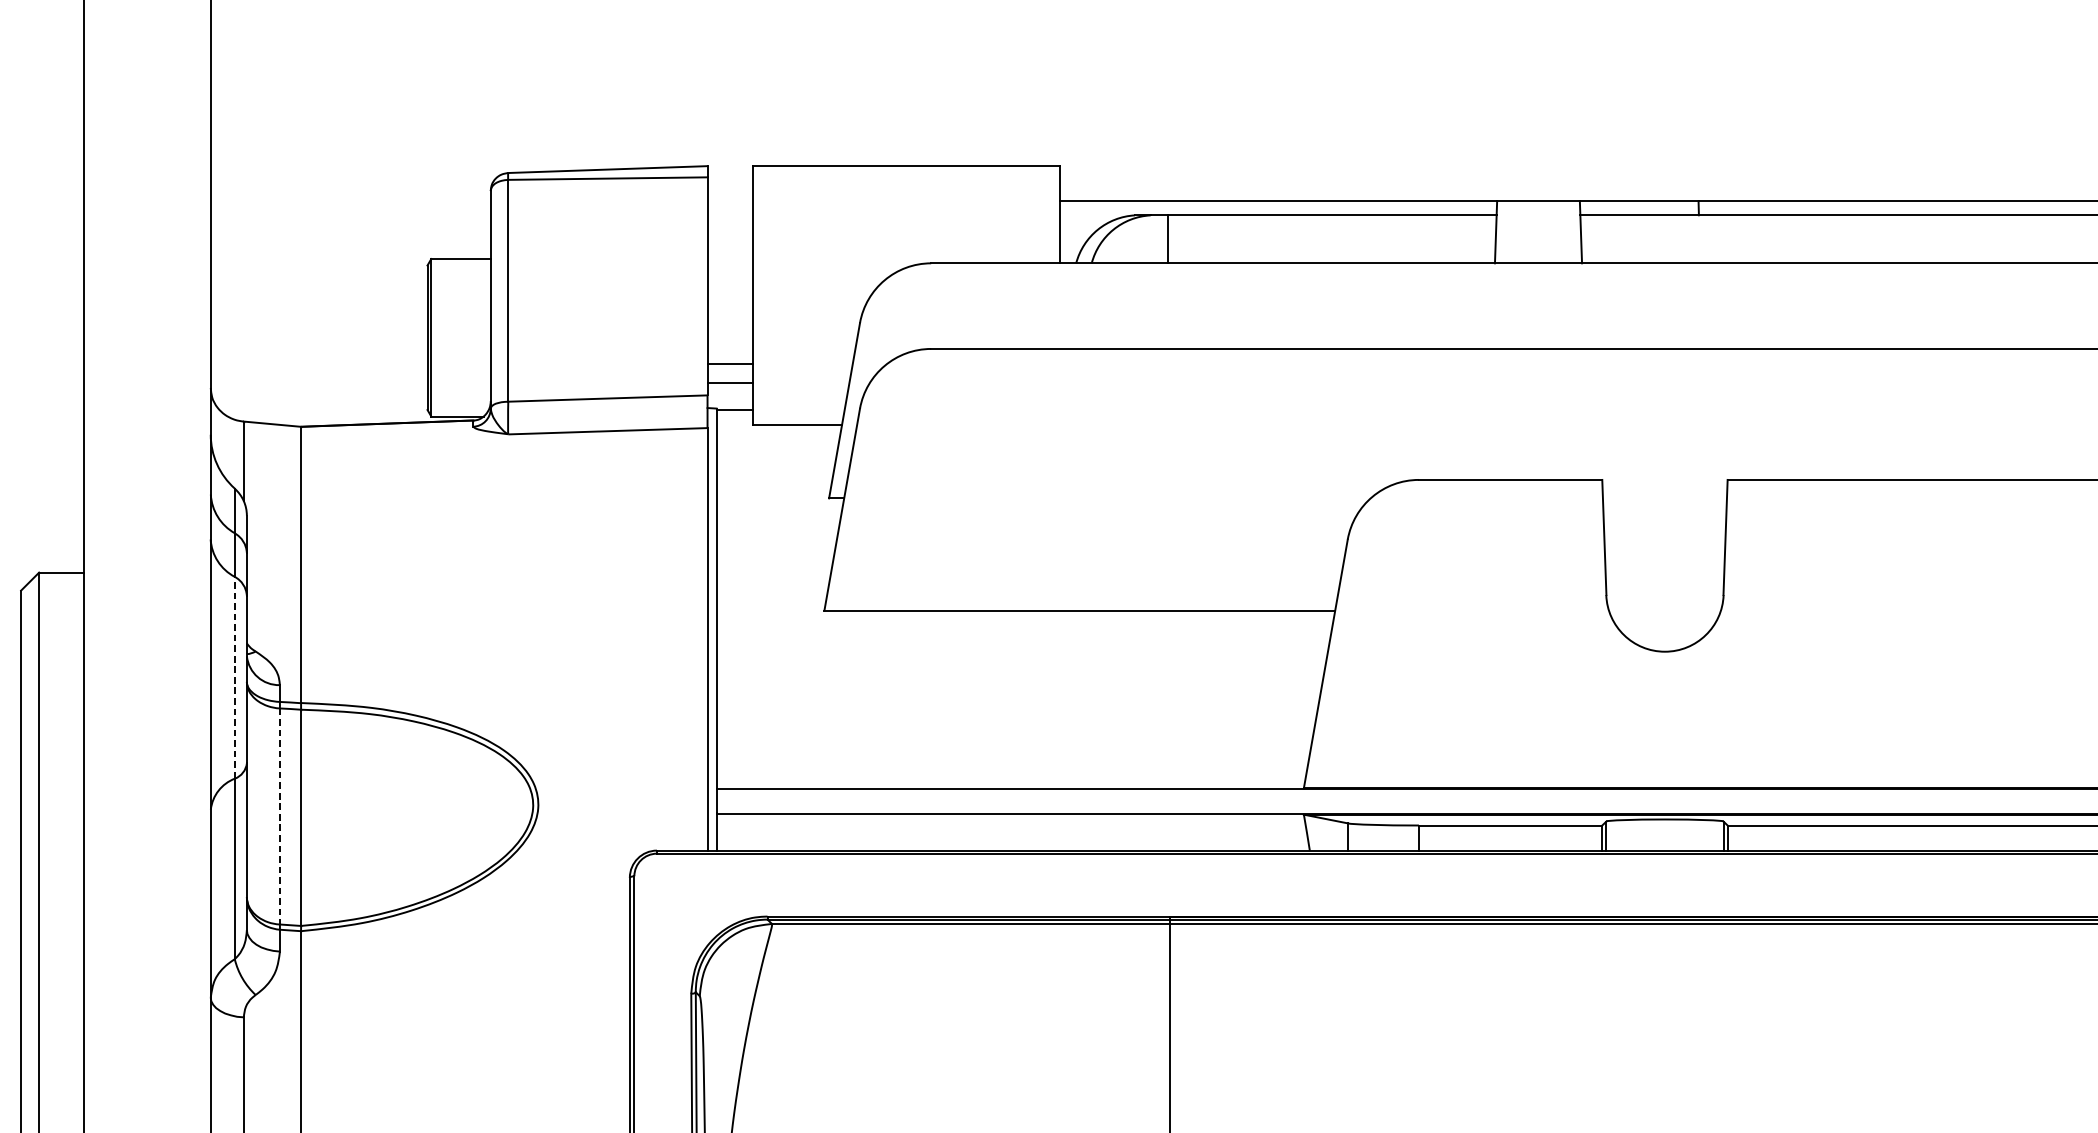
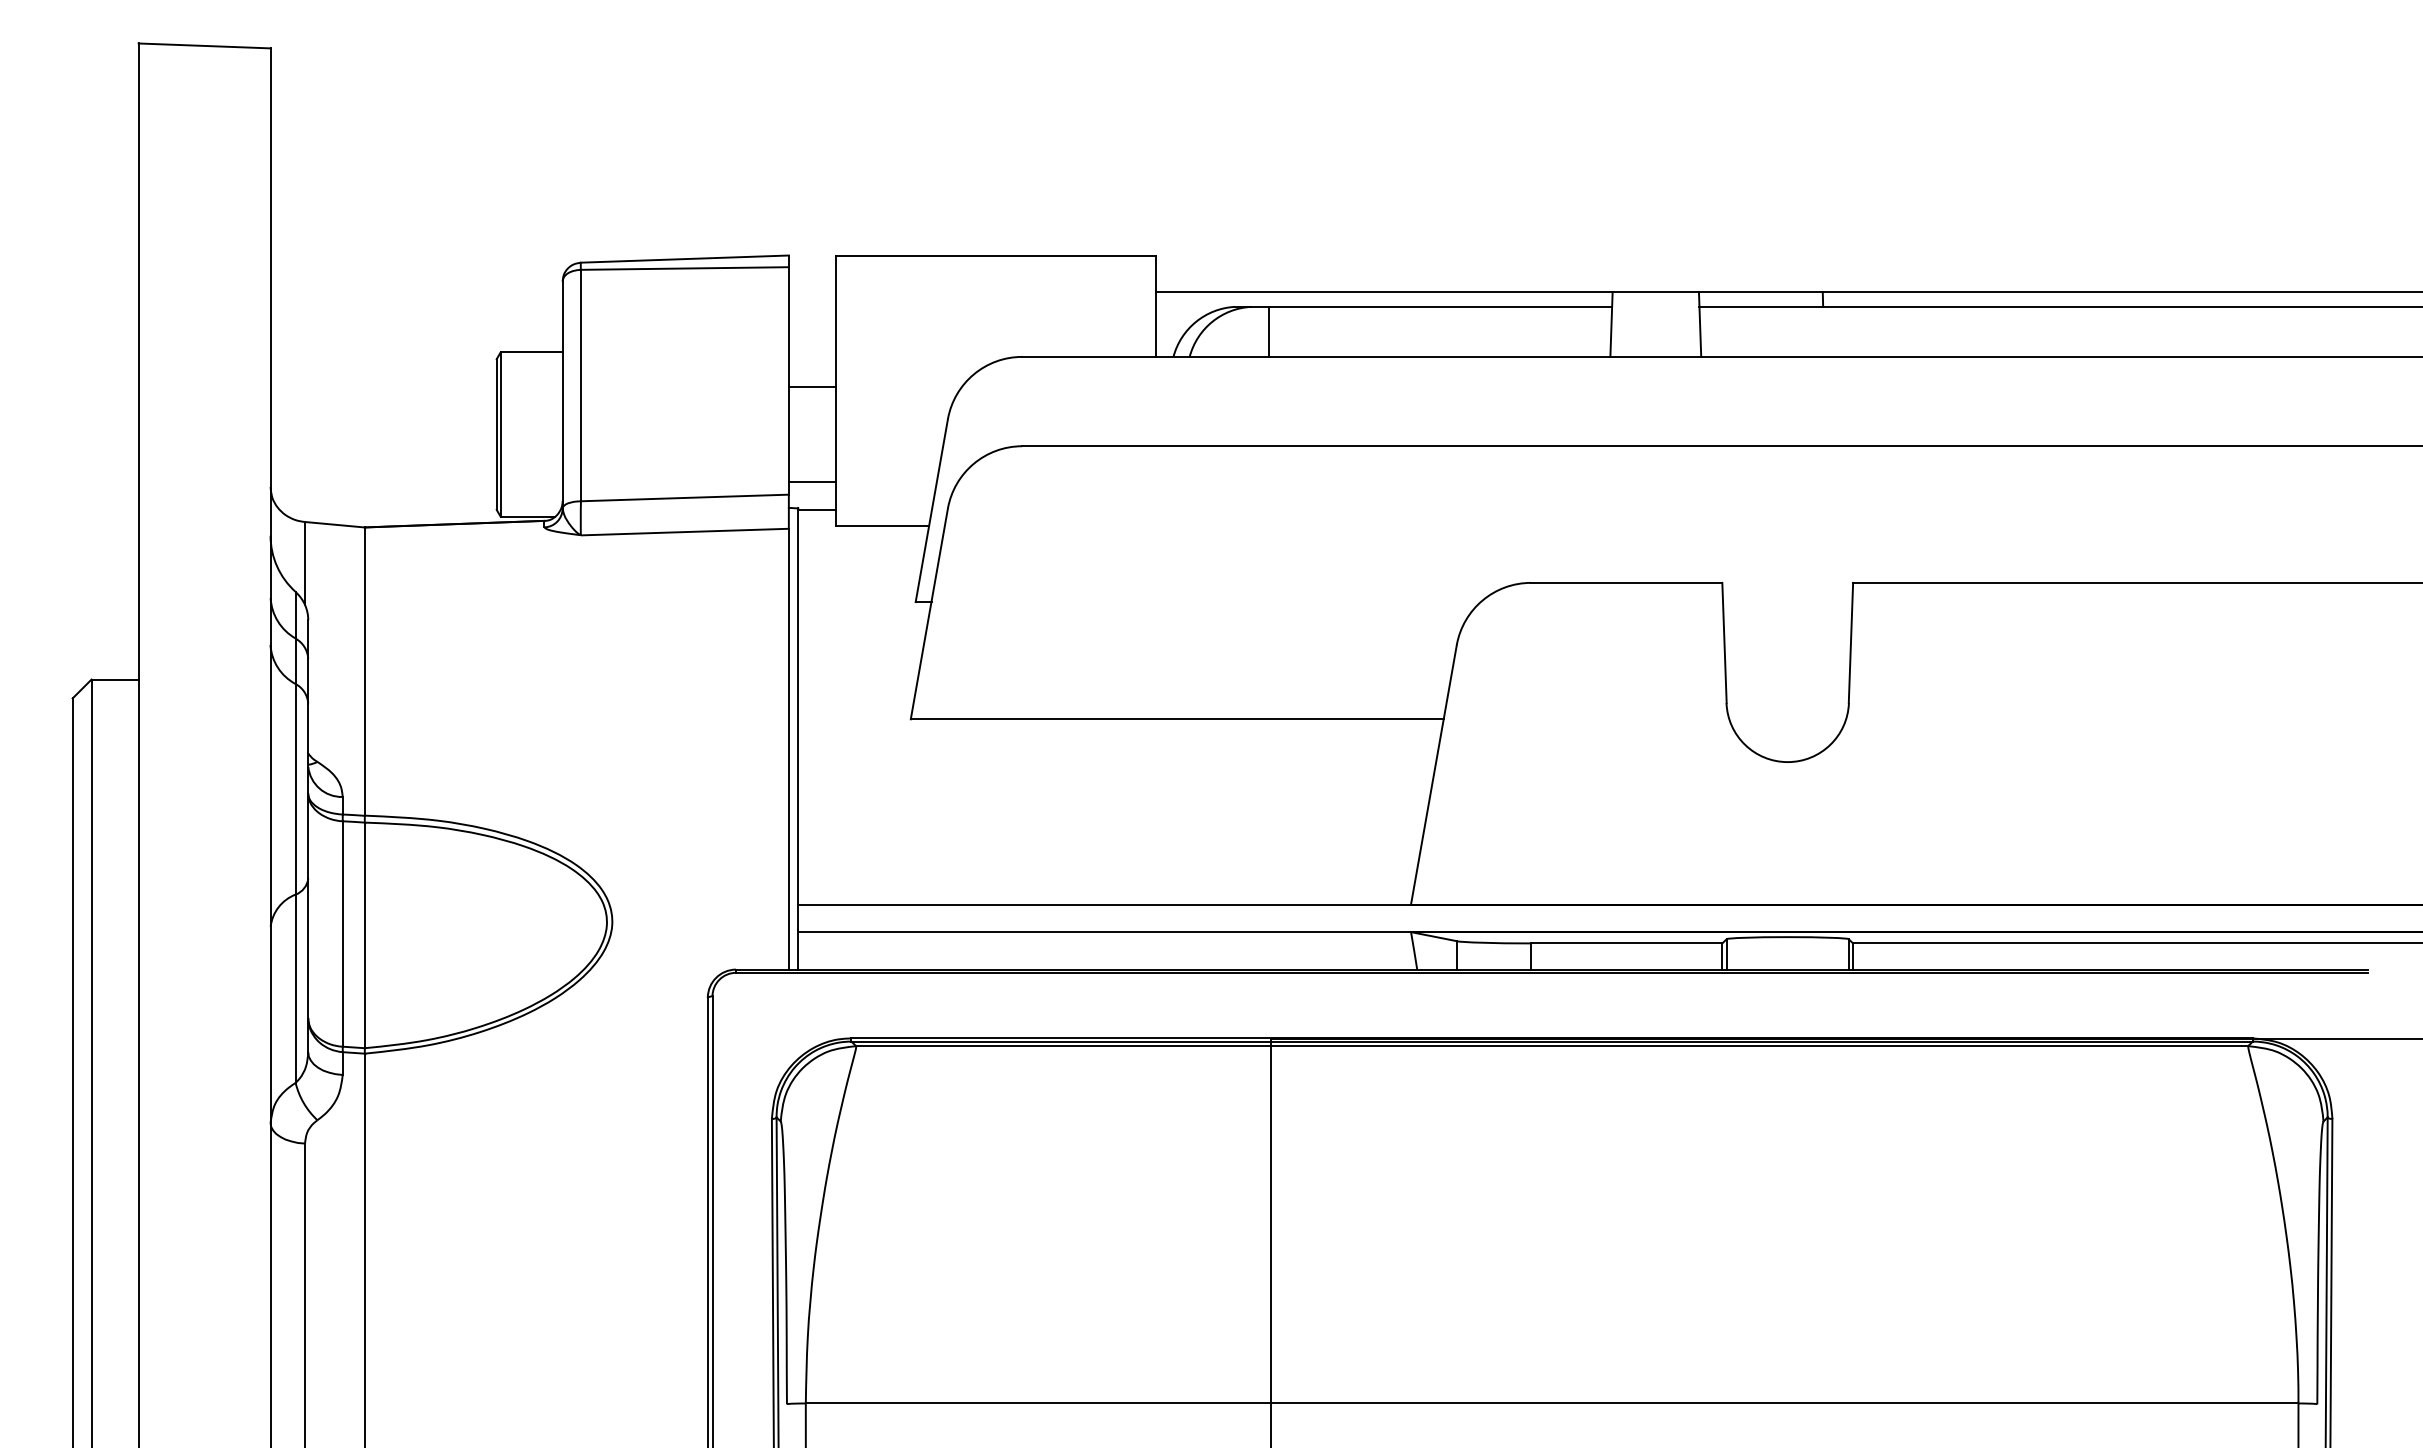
line: (729, 363) -> (811, 387), moved
line: (234, 677) -> (295, 788), dashed -> solid
line: (279, 816) -> (342, 934), dashed -> solid

